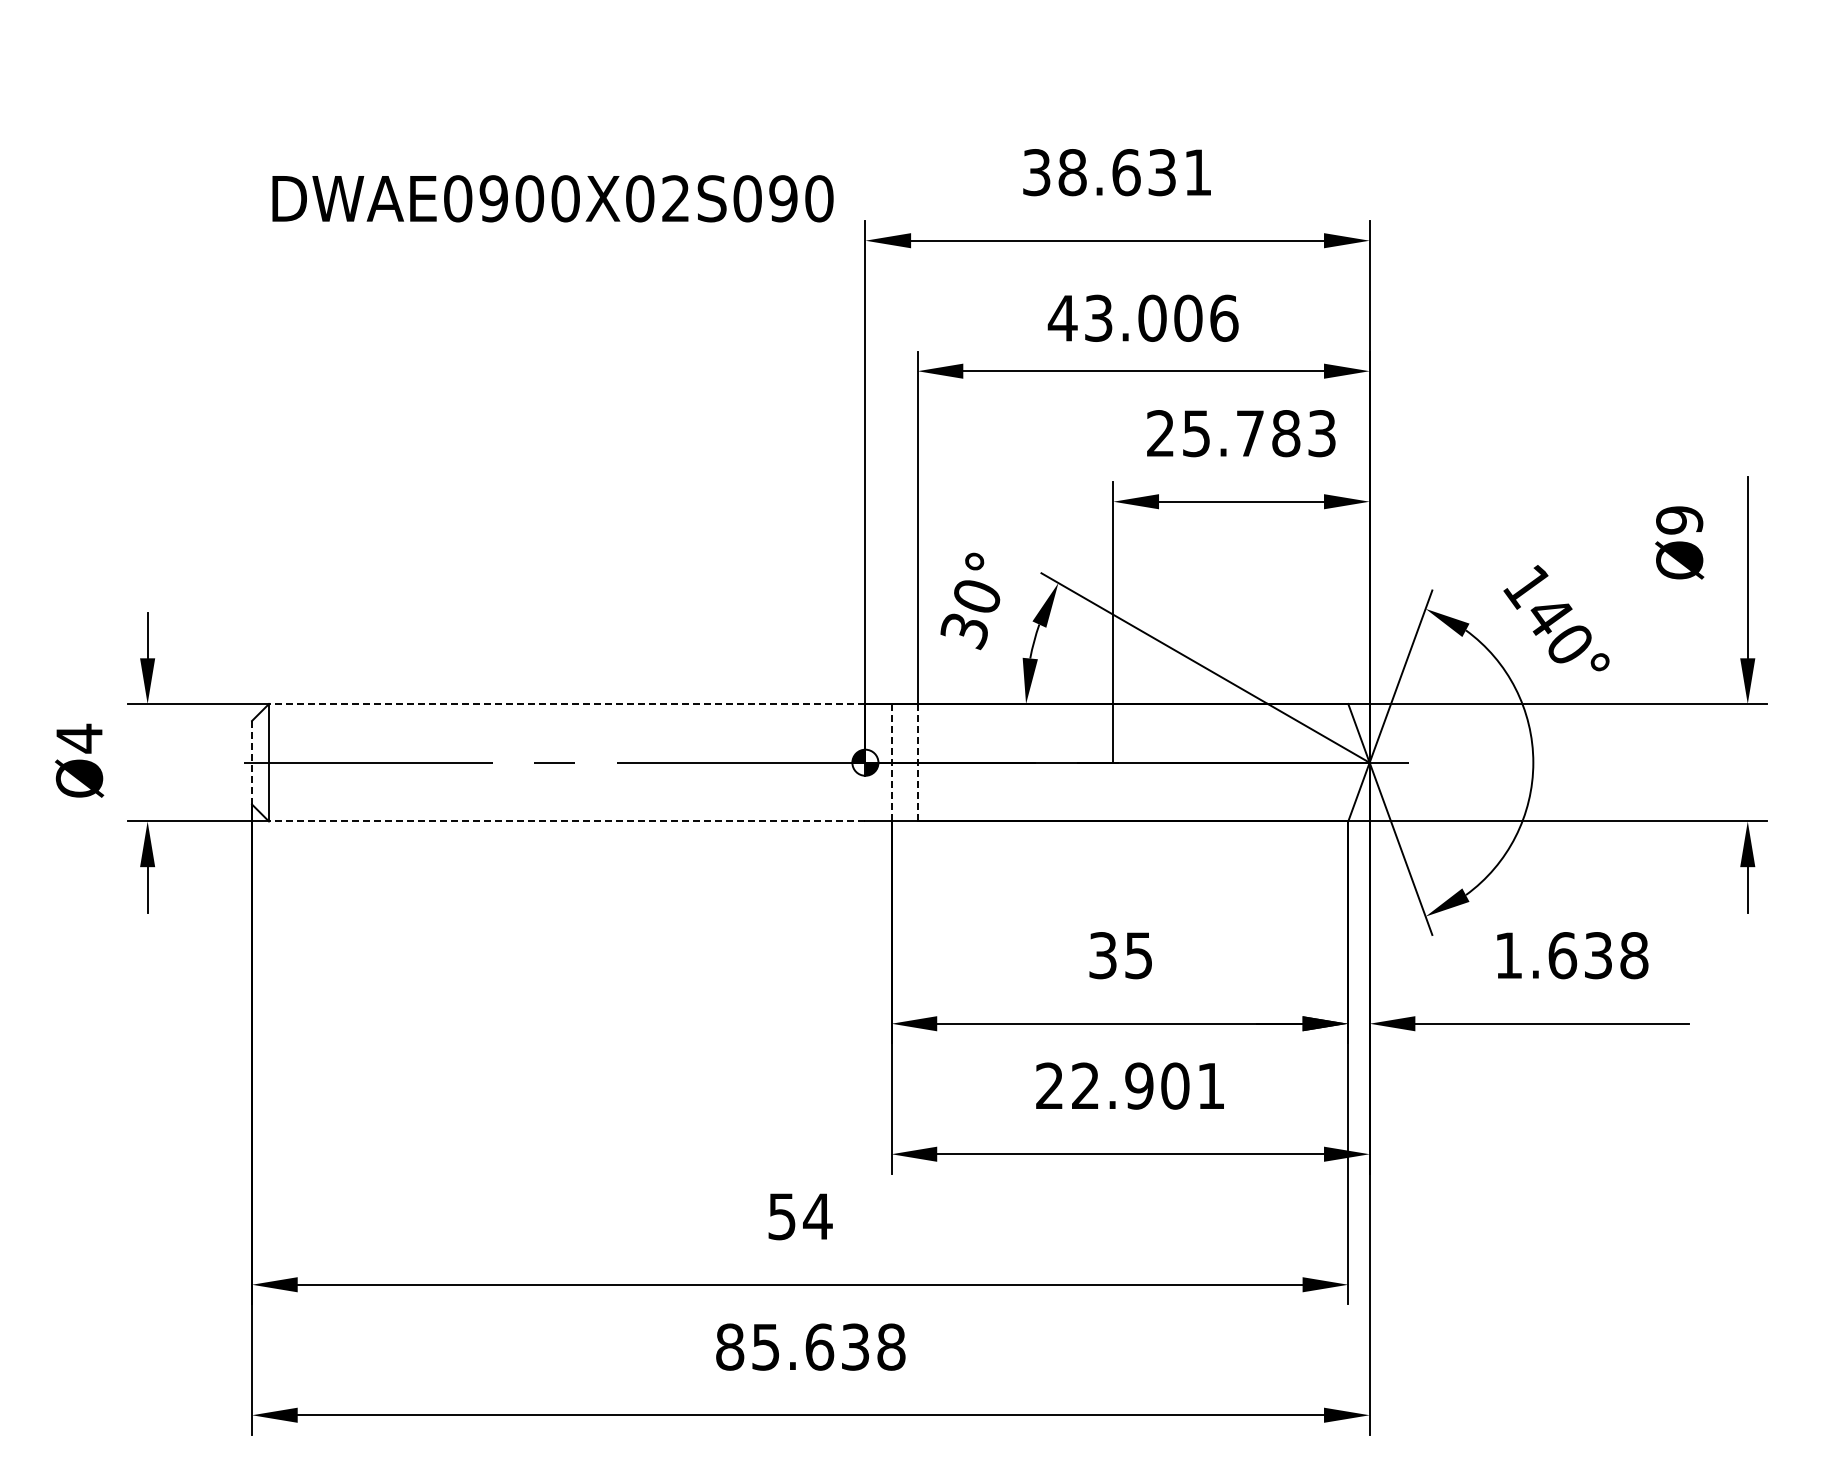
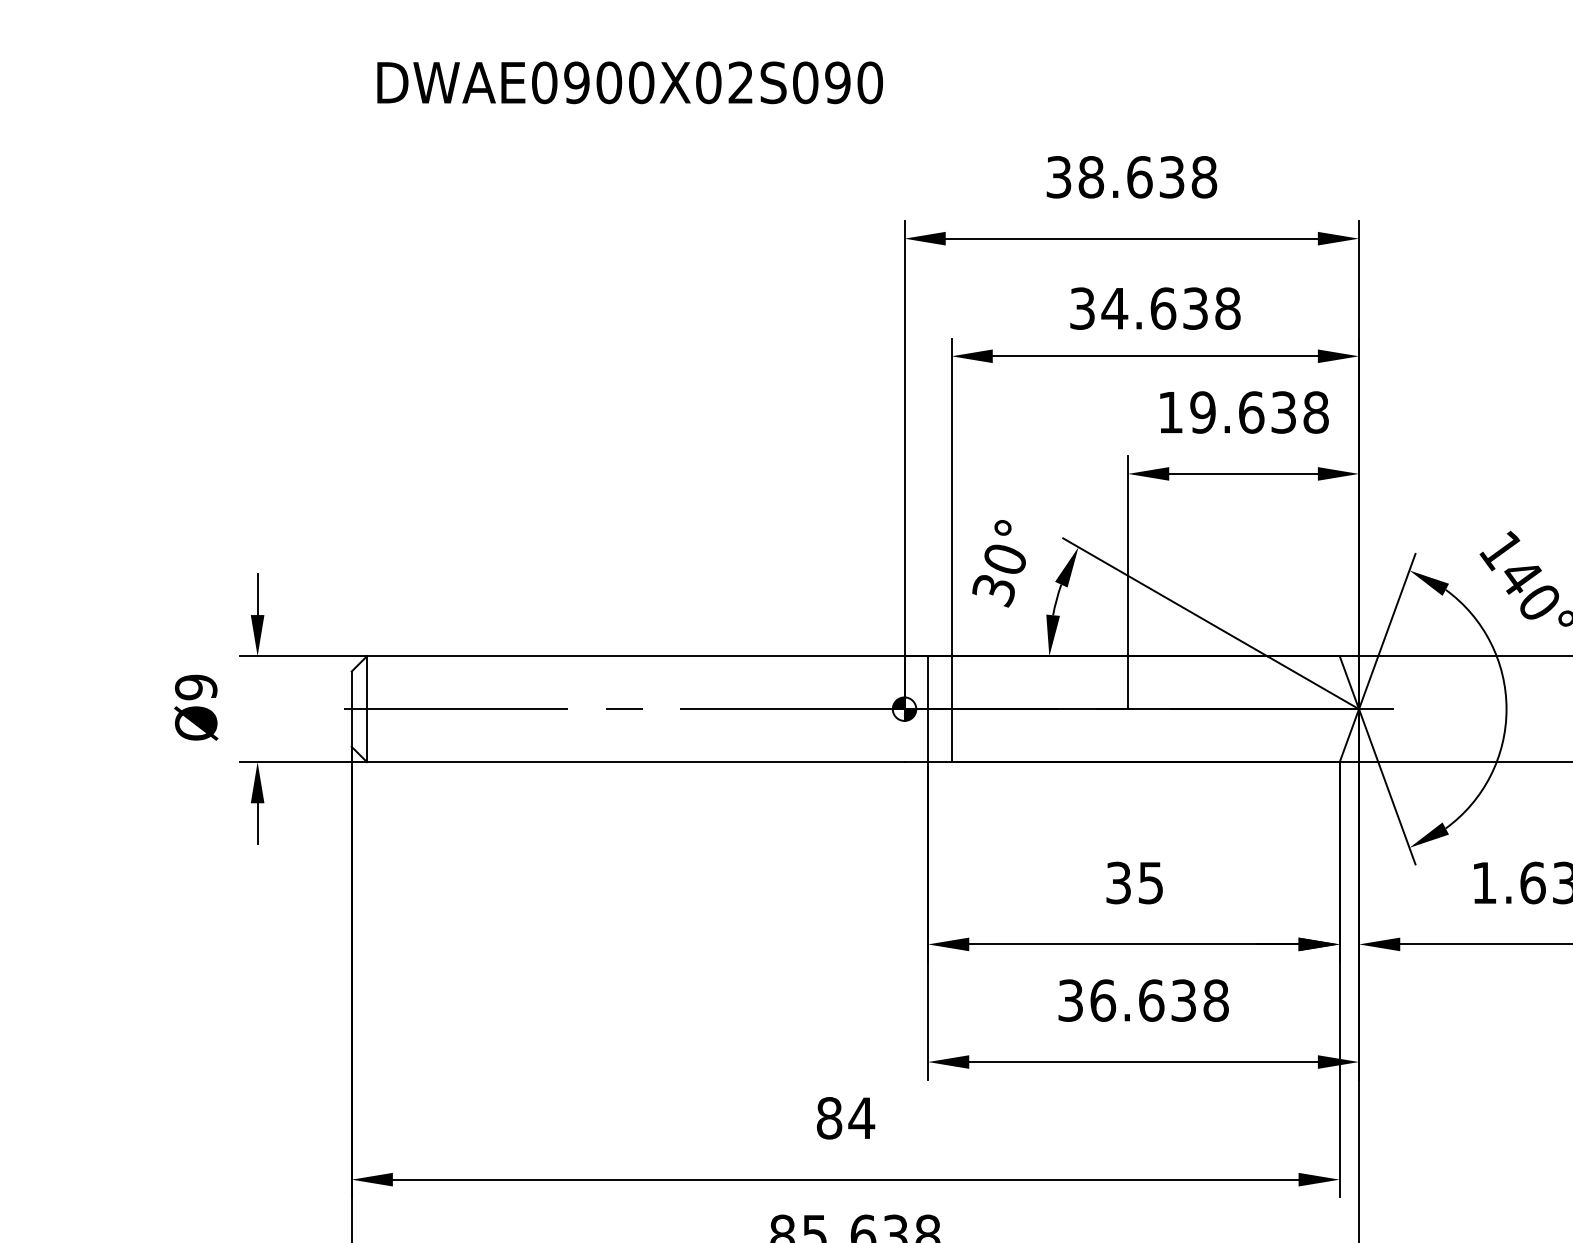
text: (1198, 172) -> (1204, 177), 38.631 -> 38.638
text: (552, 198) -> (629, 82), moved
text: (1142, 317) -> (1154, 307), 43.006 -> 34.638
text: (1241, 433) -> (1243, 412), 25.783 -> 19.638
line: (566, 704) -> (635, 656), dashed -> solid
text: (79, 738) -> (196, 687), Ø4 -> Ø9
line: (252, 762) -> (352, 708), dashed -> solid
line: (891, 762) -> (928, 708), dashed -> solid
line: (917, 762) -> (951, 708), dashed -> solid
line: (566, 821) -> (635, 762), dashed -> solid
text: (1130, 1085) -> (1143, 1000), 22.901 -> 36.638
text: (782, 1216) -> (829, 1118), 54 -> 84

